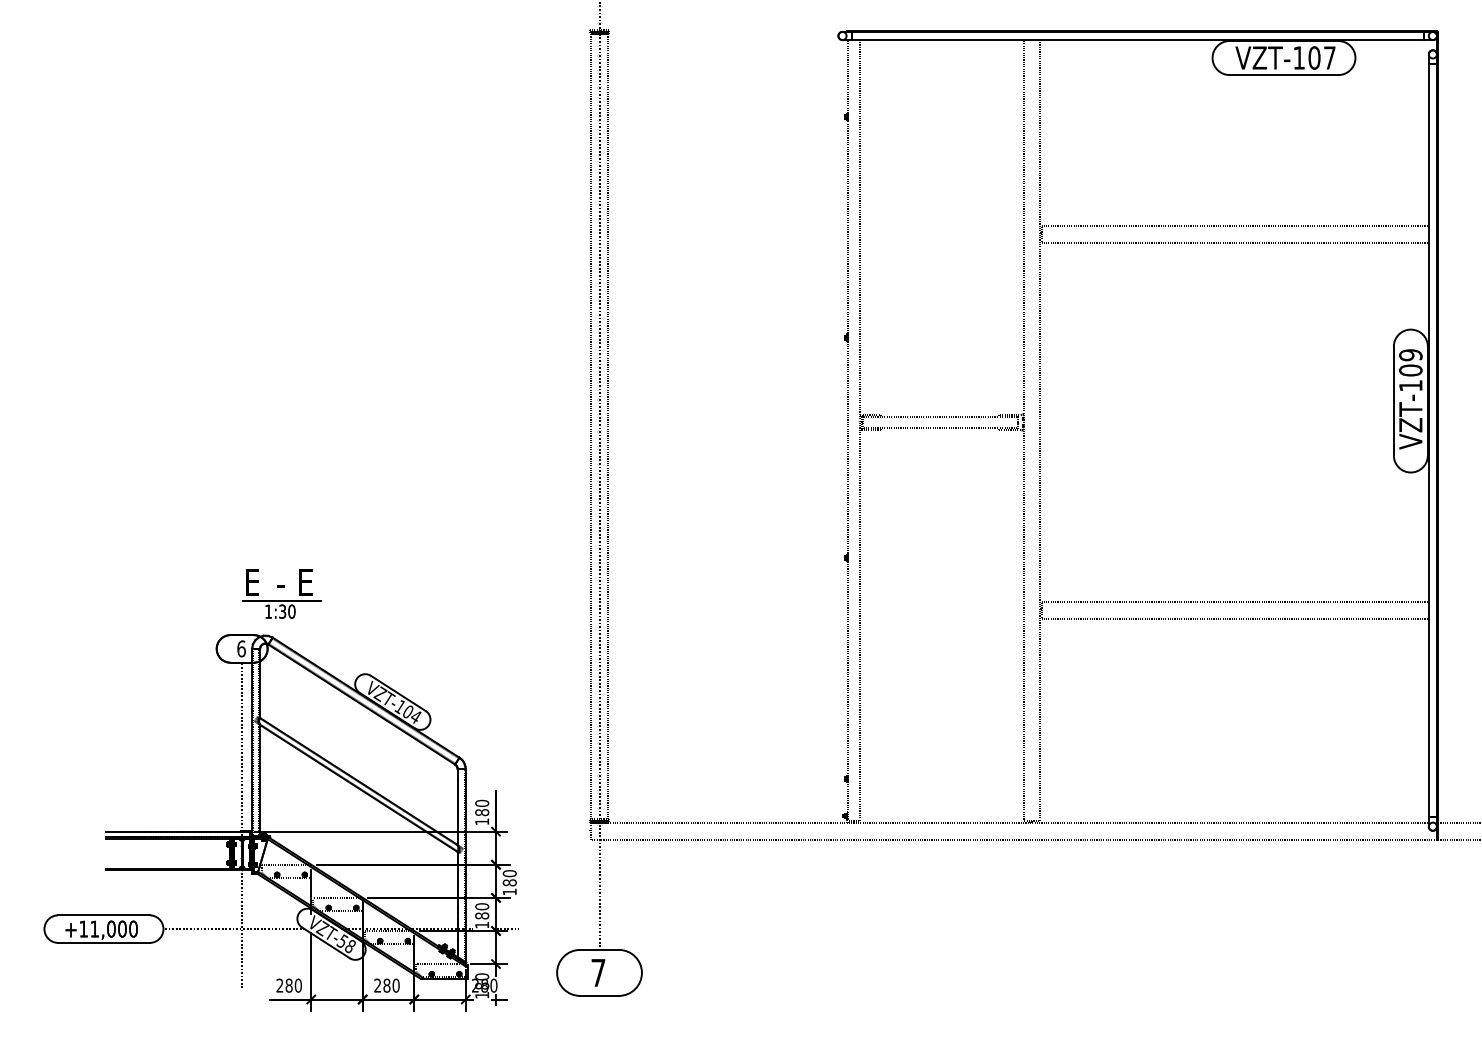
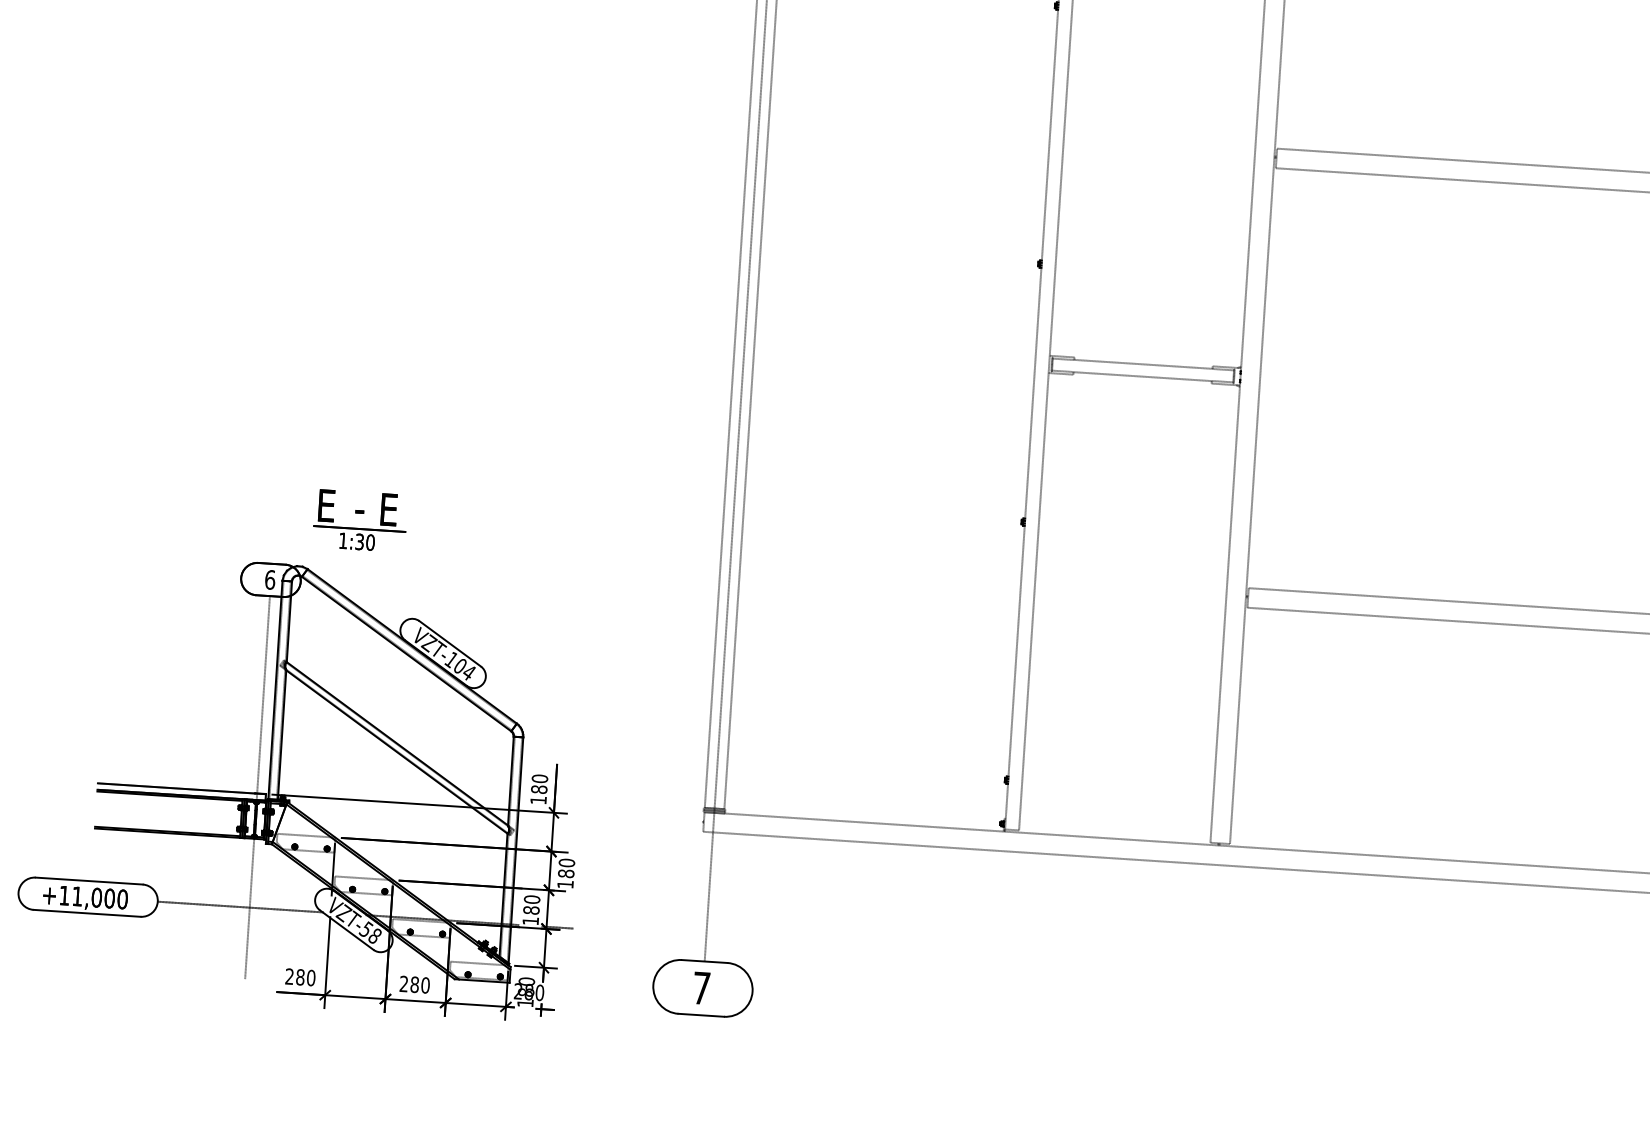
part: (280, 822) -> (302, 785), moved

